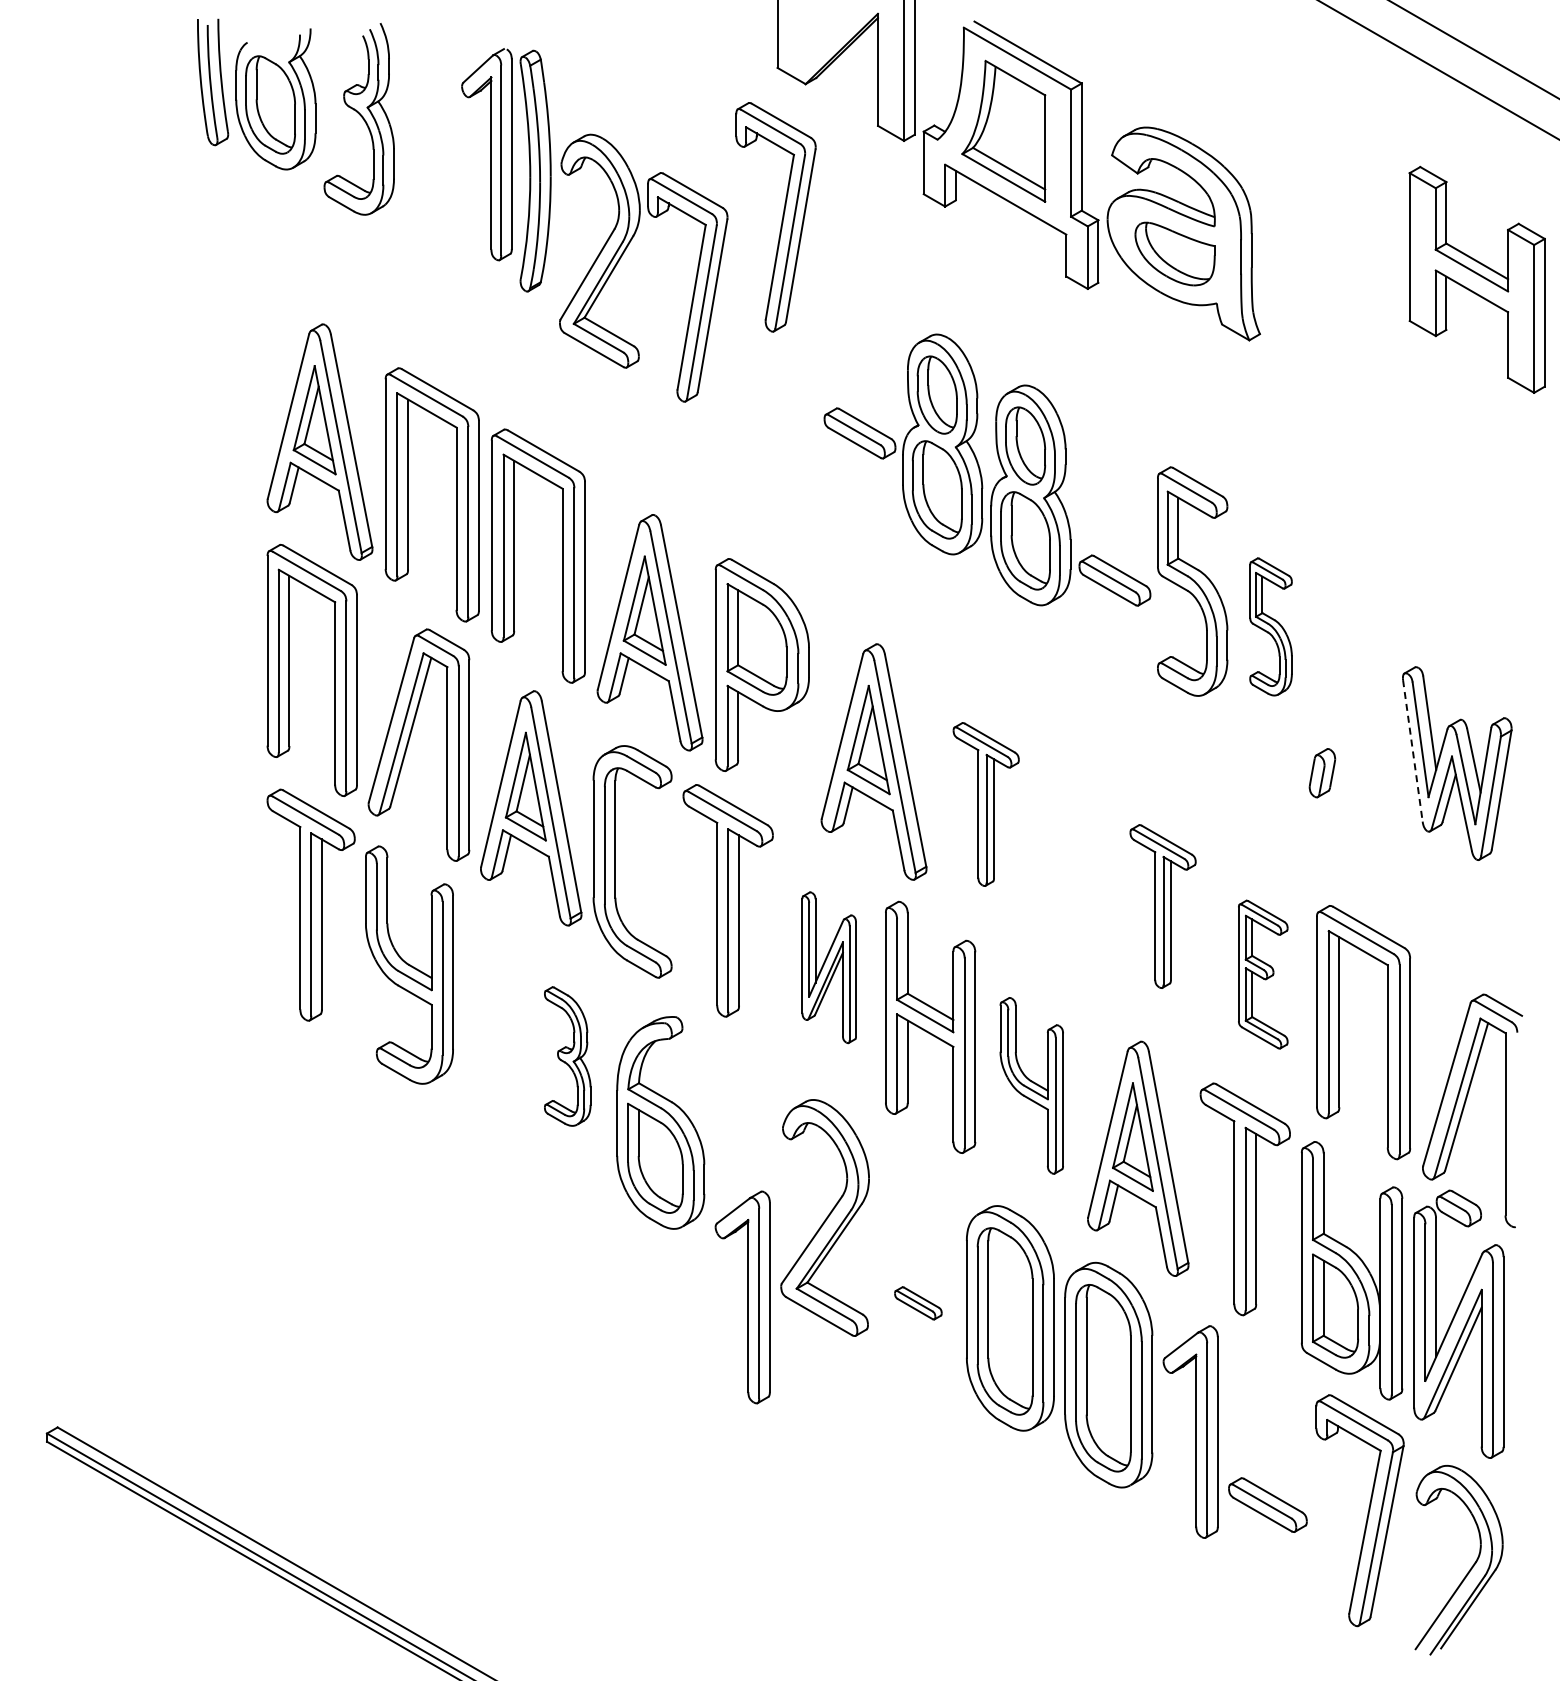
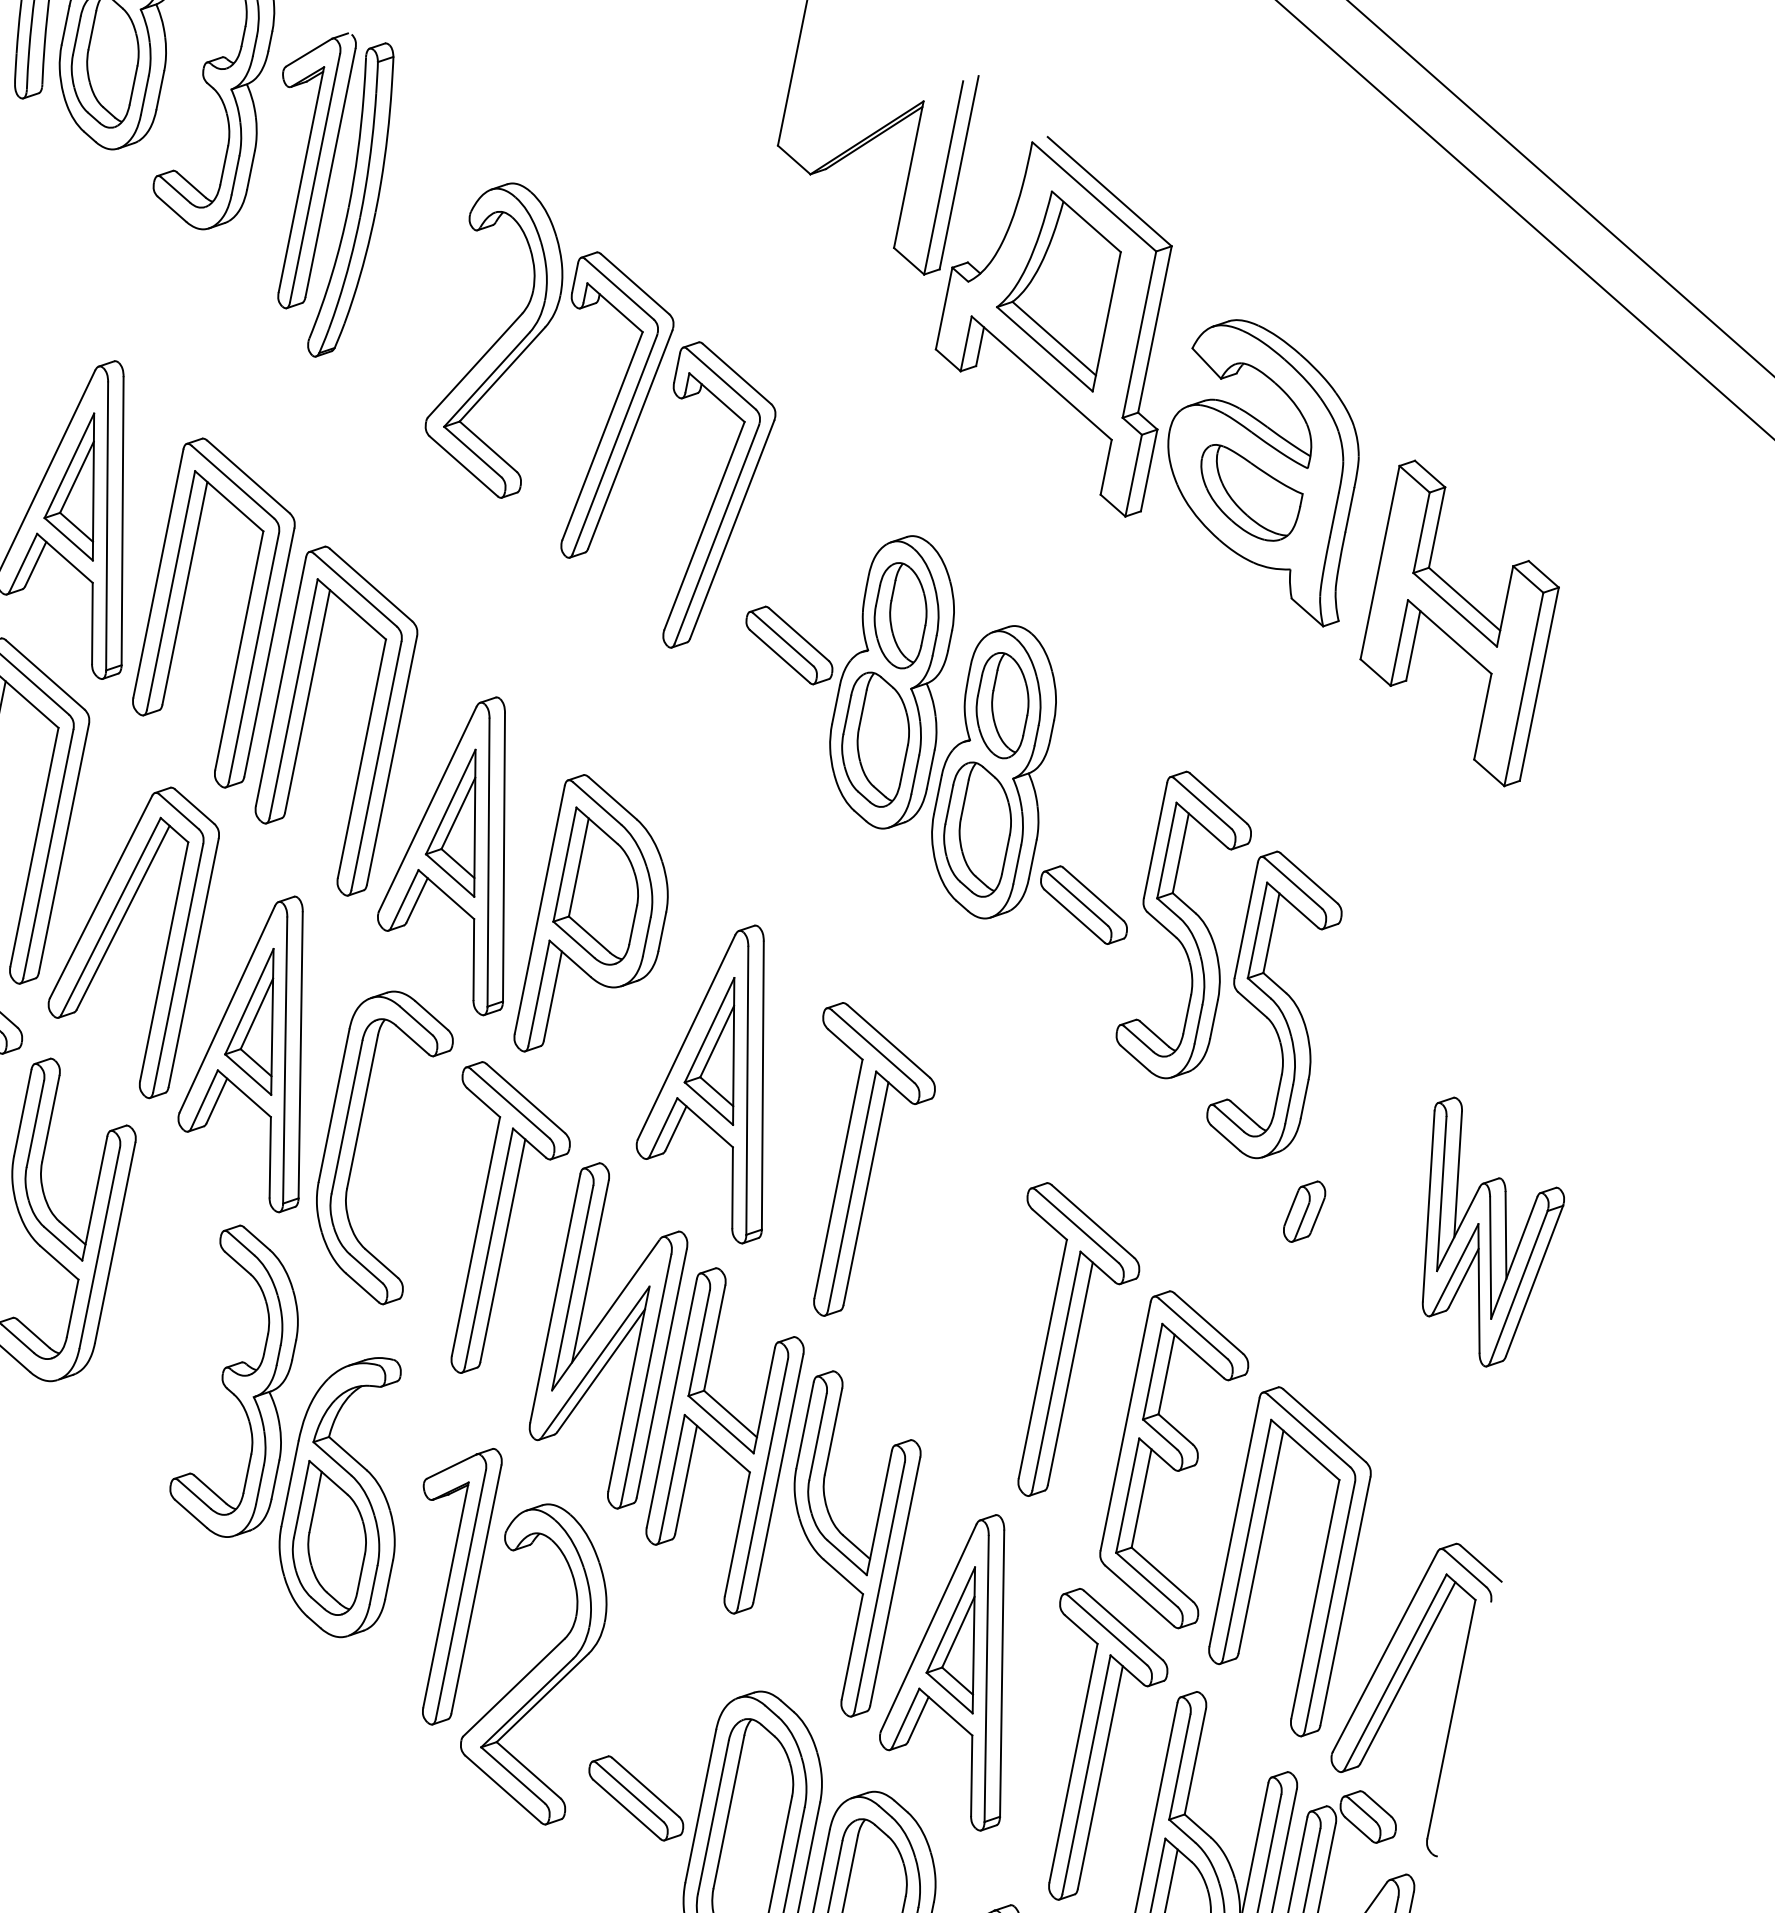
part: (506, 170) -> (319, 192), moved
part: (781, 220) -> (711, 504), moved
part: (1476, 279) -> (1458, 622), moved
part: (1270, 626) -> (1275, 1006), size x1.67
line: (1412, 751) -> (1428, 1207), dashed -> solid
part: (985, 804) -> (855, 1163), size x1.43
part: (1162, 906) -> (1060, 1343), size x1.43
part: (828, 967) -> (607, 1335), size x1.67
part: (1262, 974) -> (1173, 1459), size x1.67
part: (567, 1056) -> (242, 1383), size x1.67
part: (1031, 1085) -> (841, 1543), size x1.43
part: (742, 1297) -> (440, 1582), moved
part: (918, 1303) -> (636, 1798), size x1.67

